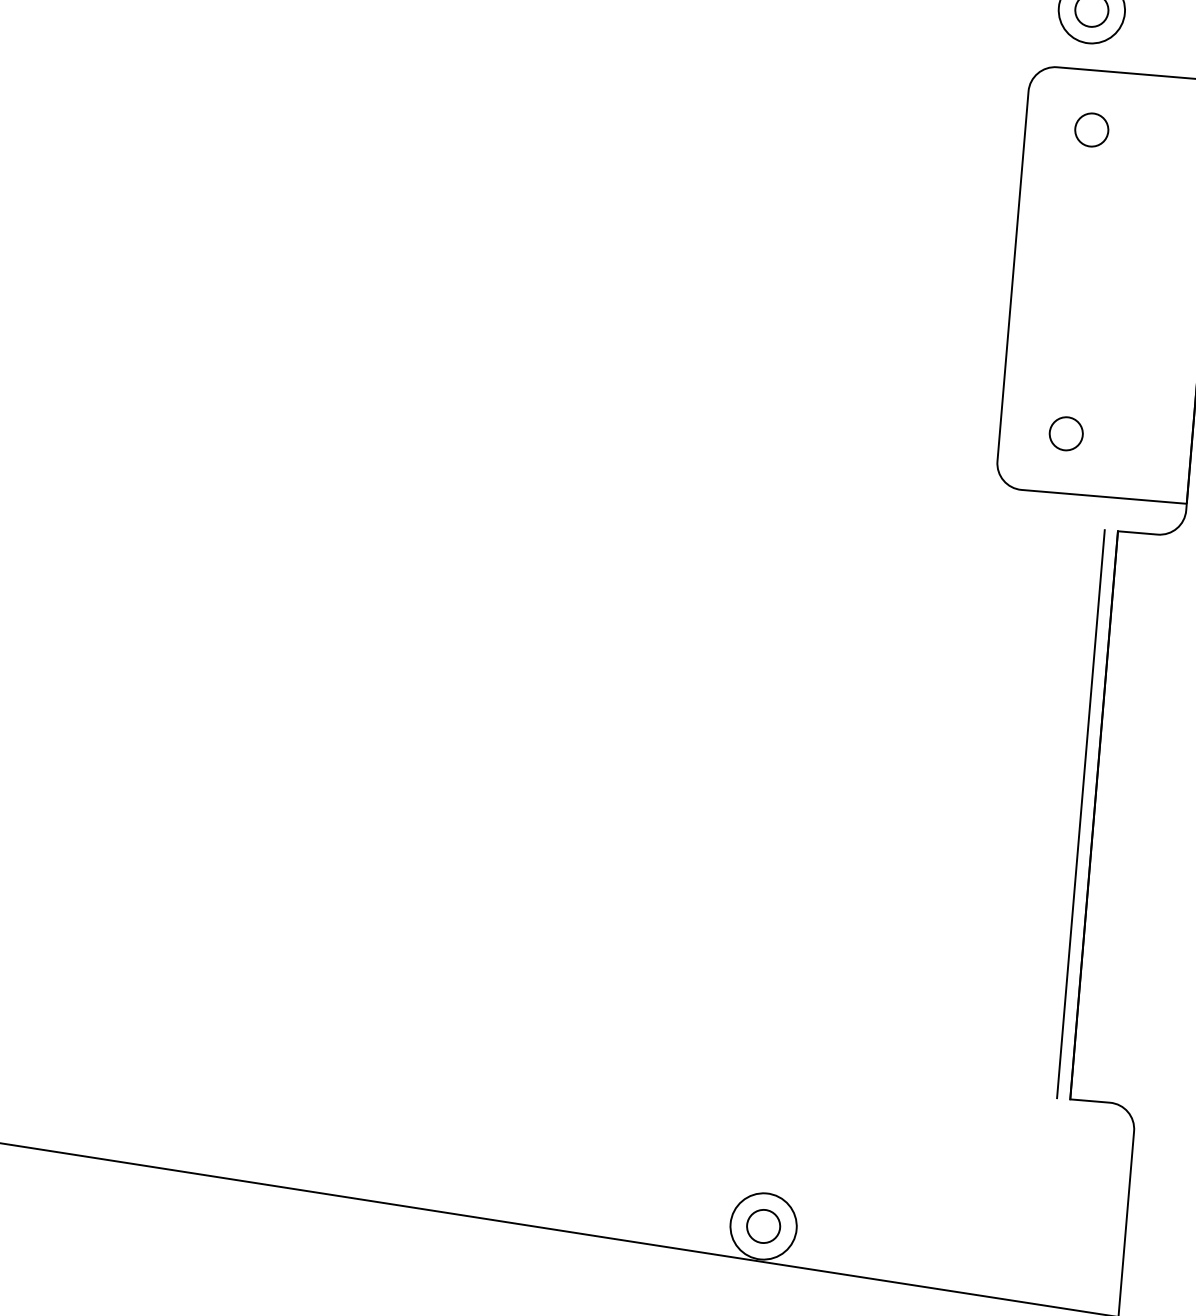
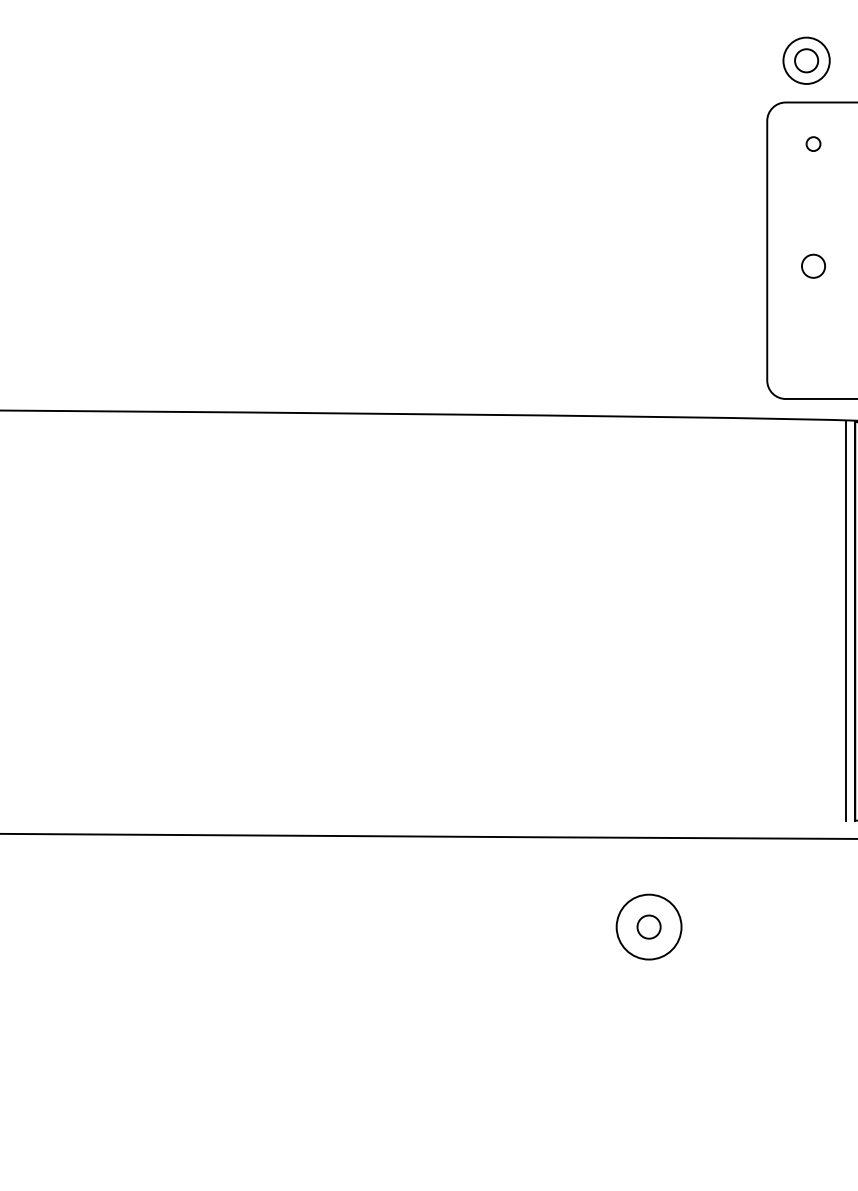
circle: (1091, 129) -> (813, 143), size x0.6
circle: (1066, 432) -> (813, 265), moved
circle: (762, 1225) -> (648, 926), size x1.4

